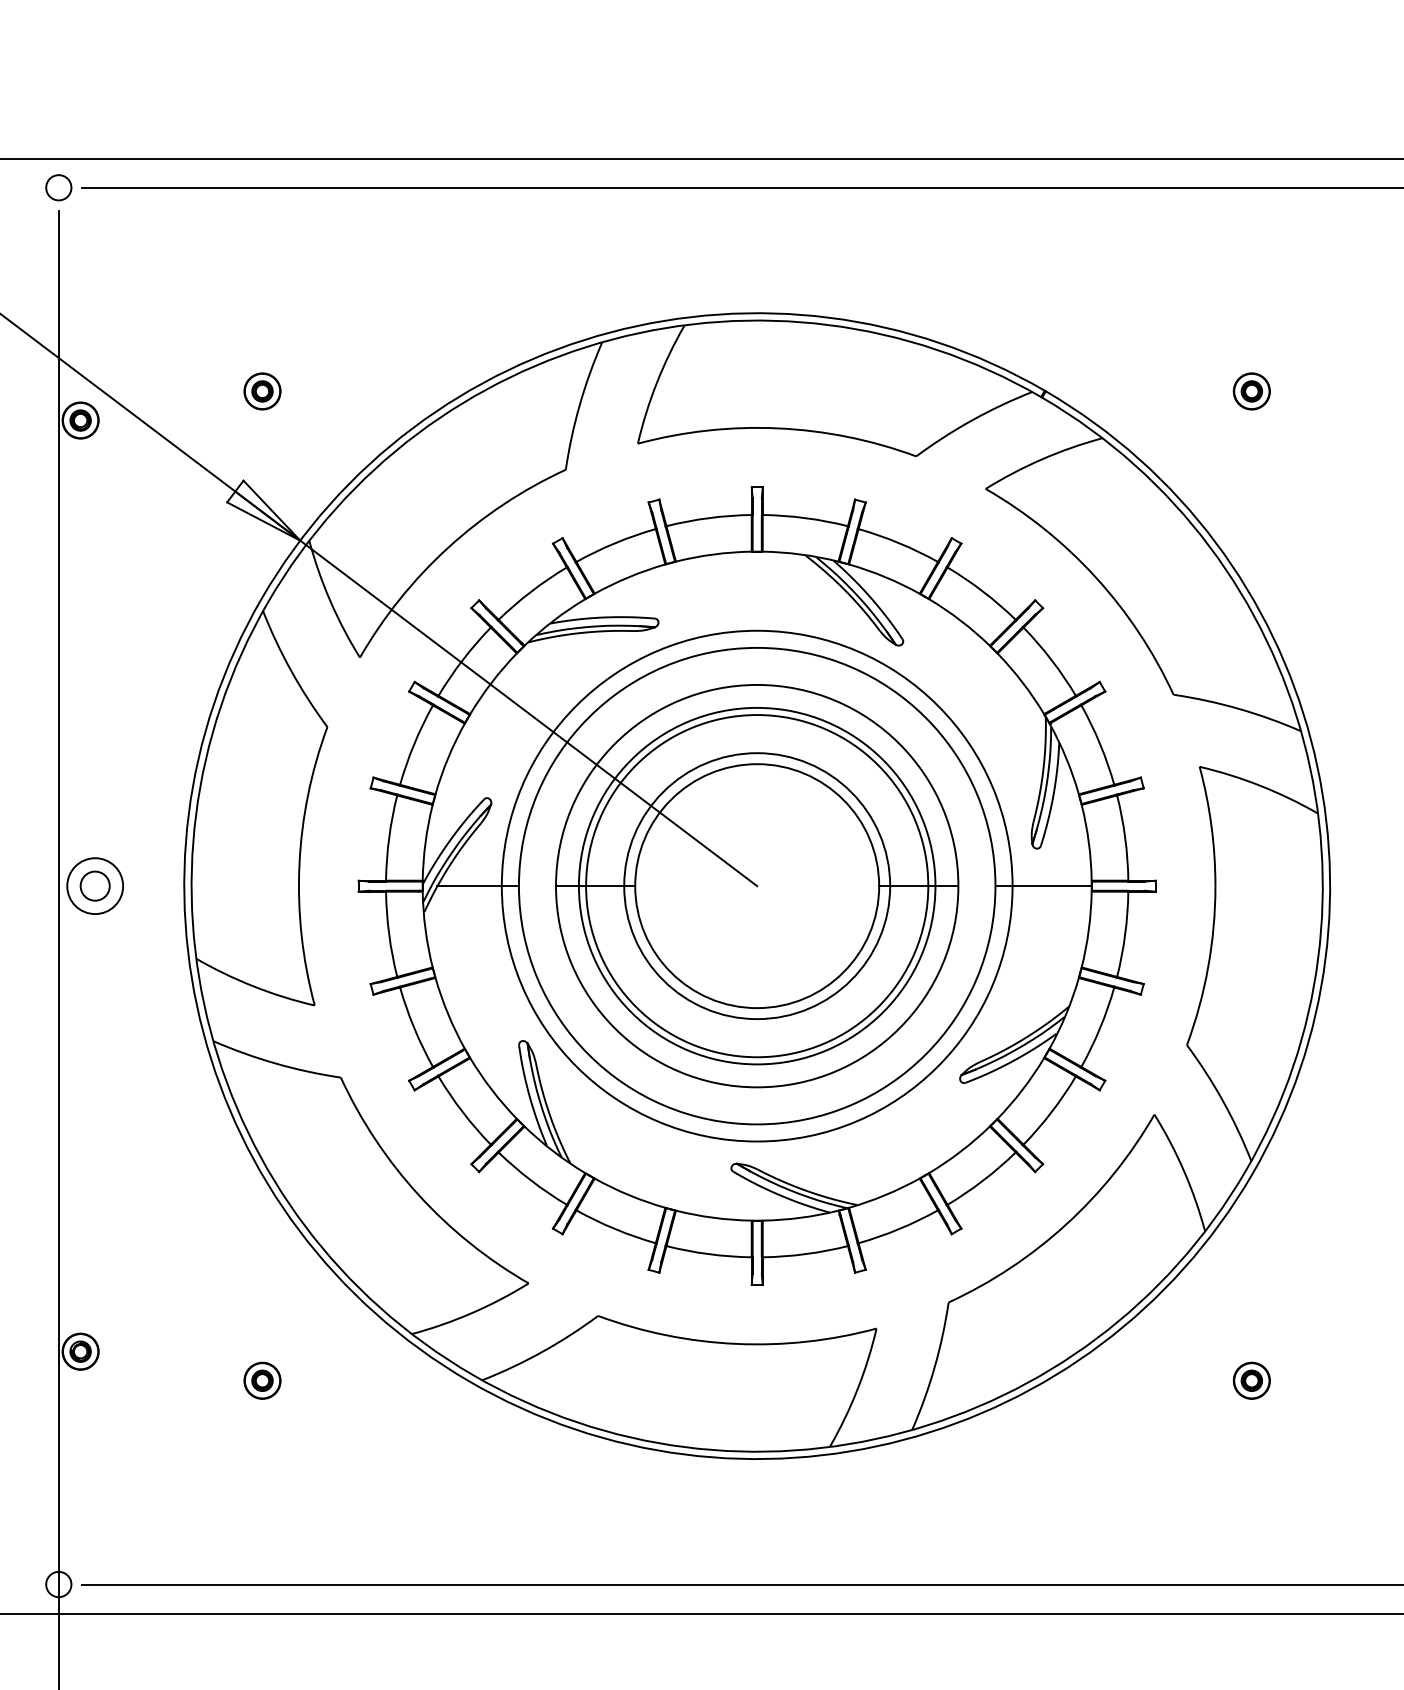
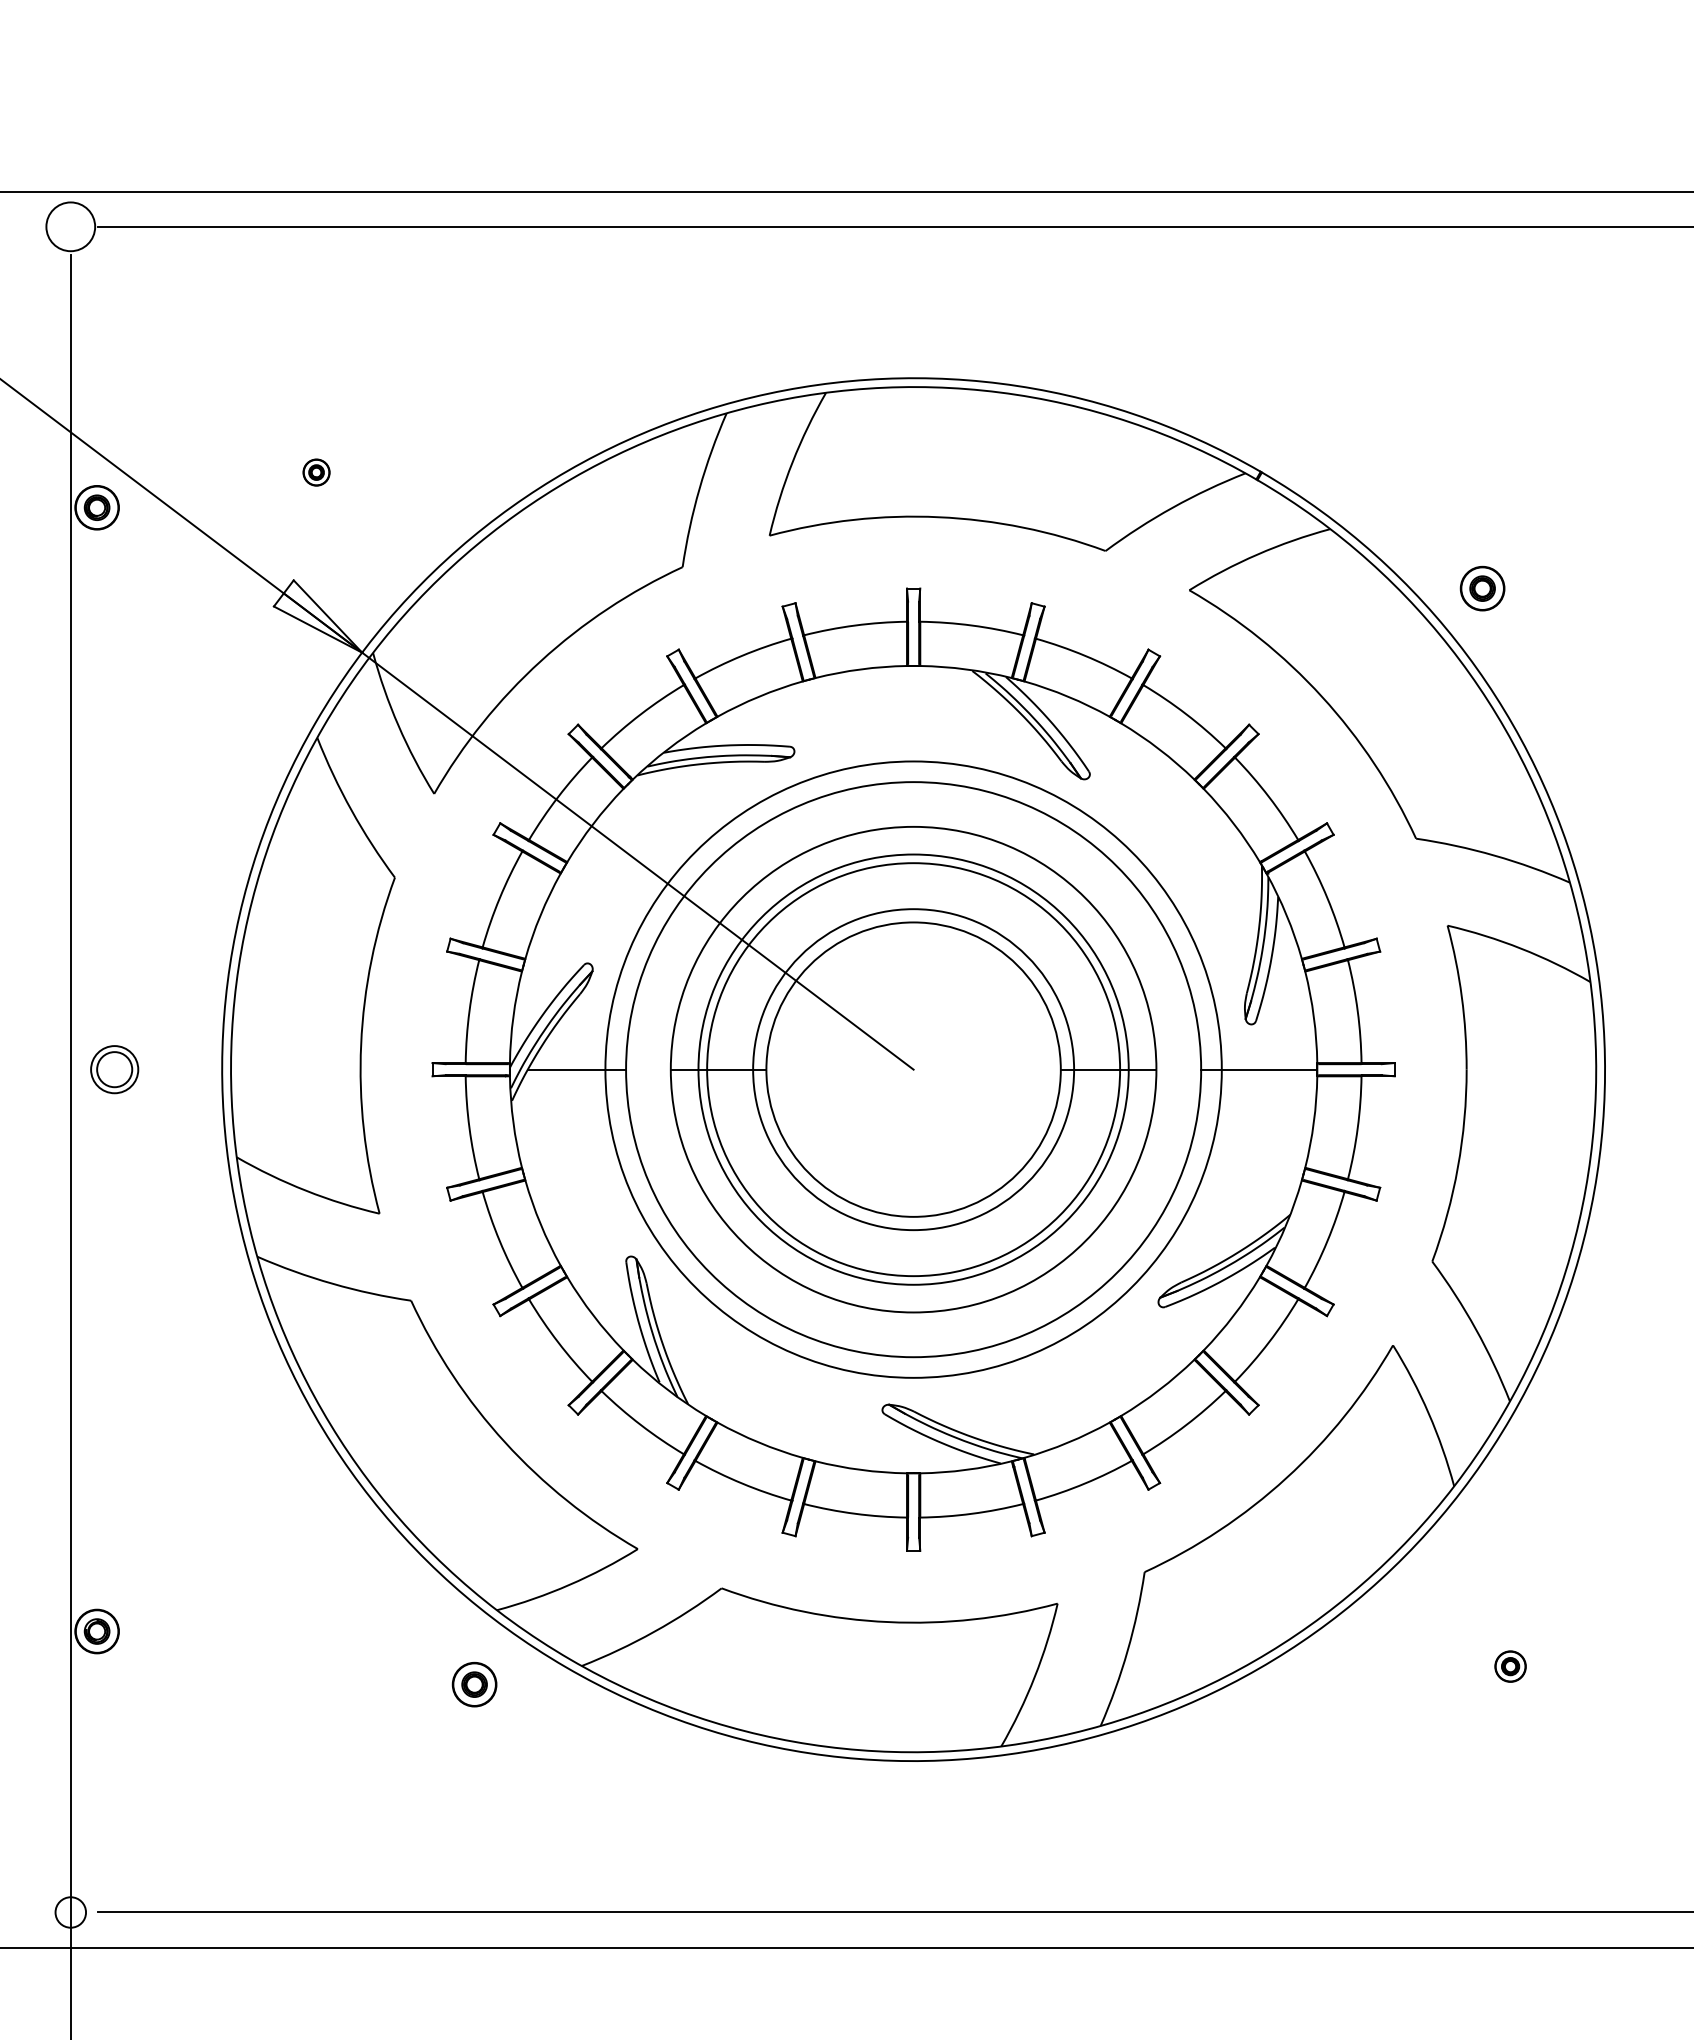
circle: (58, 187) -> (70, 226), size x1.6
part: (262, 391) -> (316, 472), size x0.6
part: (1251, 391) -> (1482, 588), moved
circle: (95, 886) -> (114, 1069), size x0.7
part: (262, 1380) -> (474, 1684), moved
part: (1251, 1380) -> (1510, 1666), size x0.7

